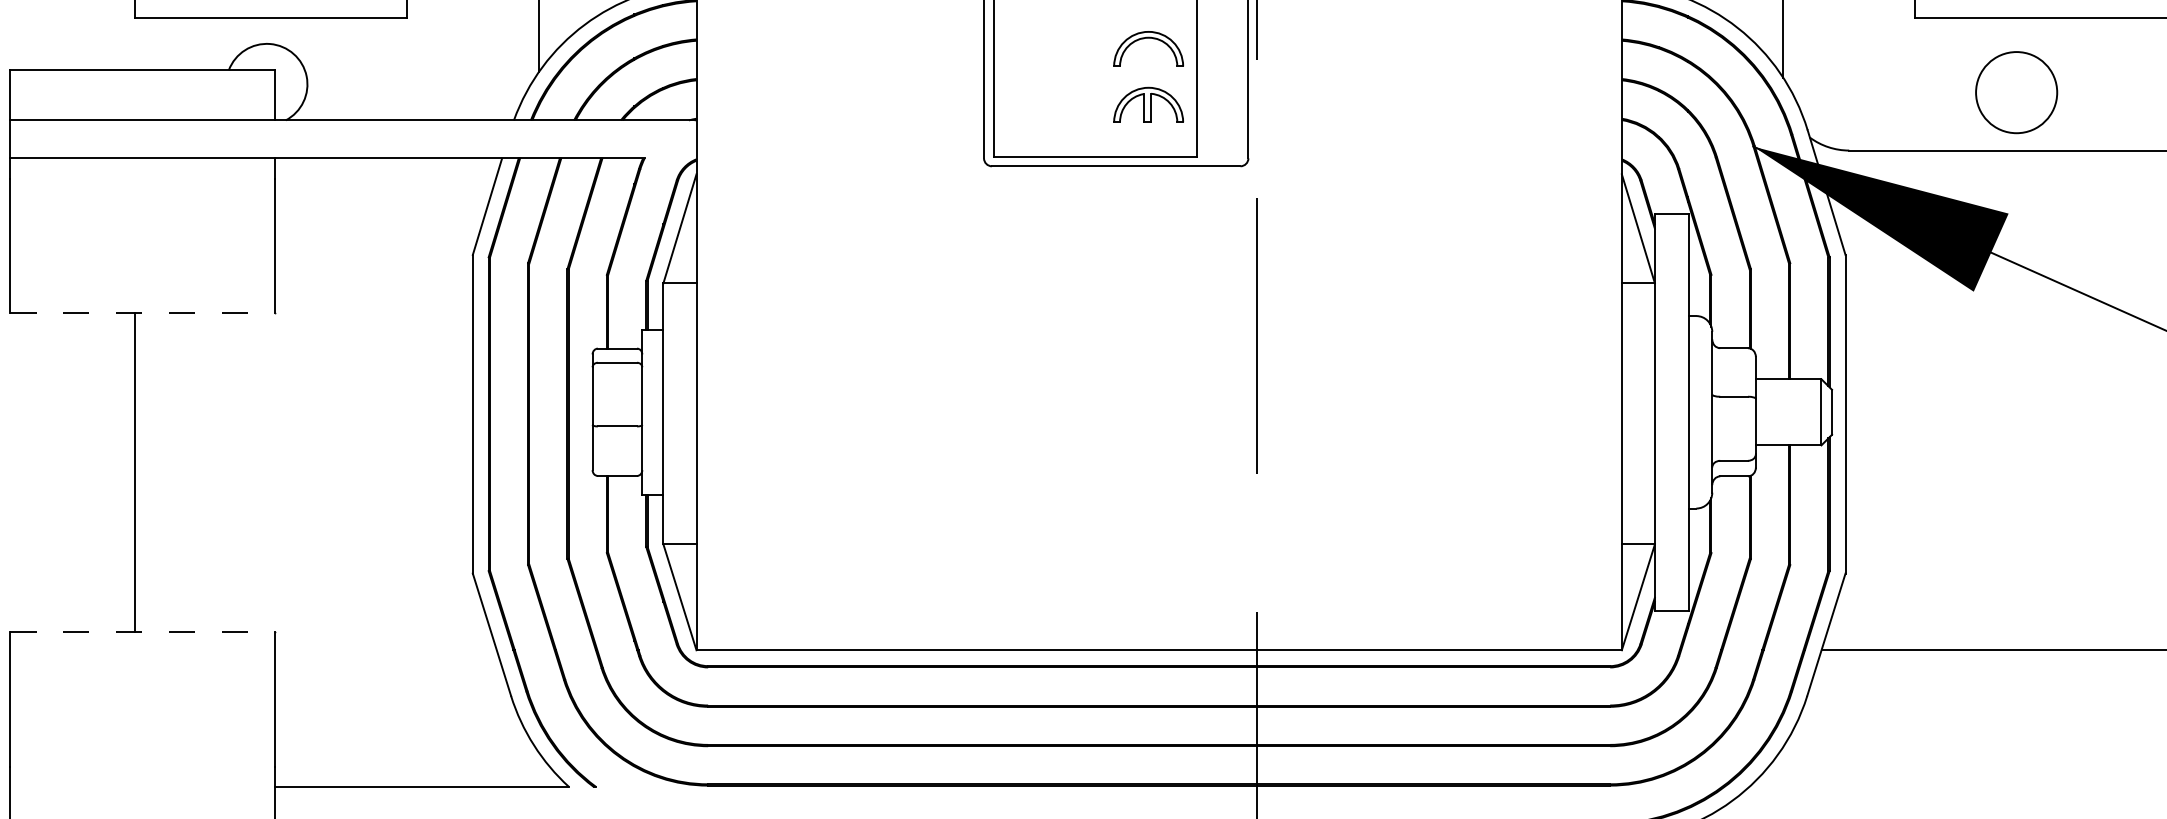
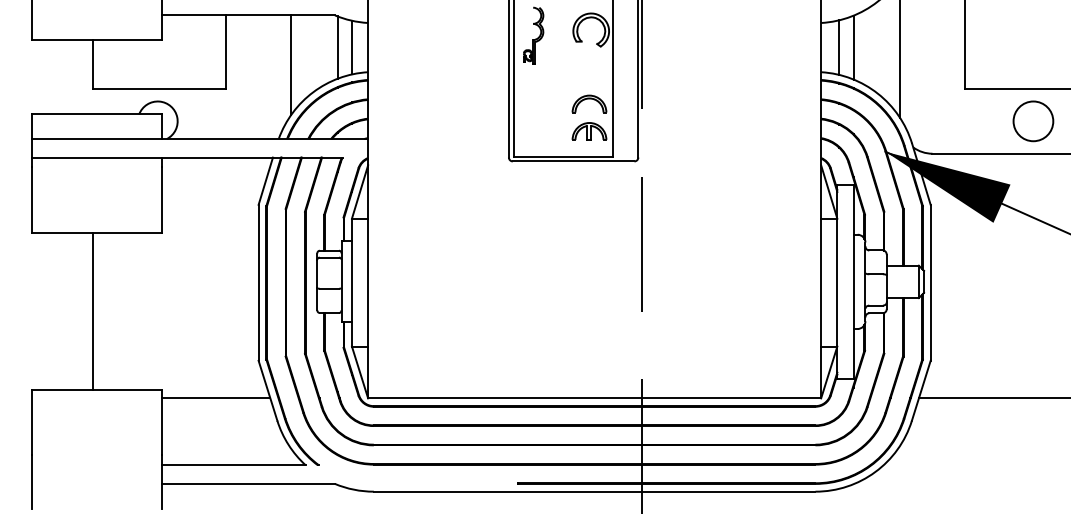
circle: (2016, 92) -> (1033, 121), moved
line: (141, 313) -> (96, 233), dashed -> solid
line: (141, 632) -> (96, 389), dashed -> solid
line: (384, 650) -> (215, 398), added

